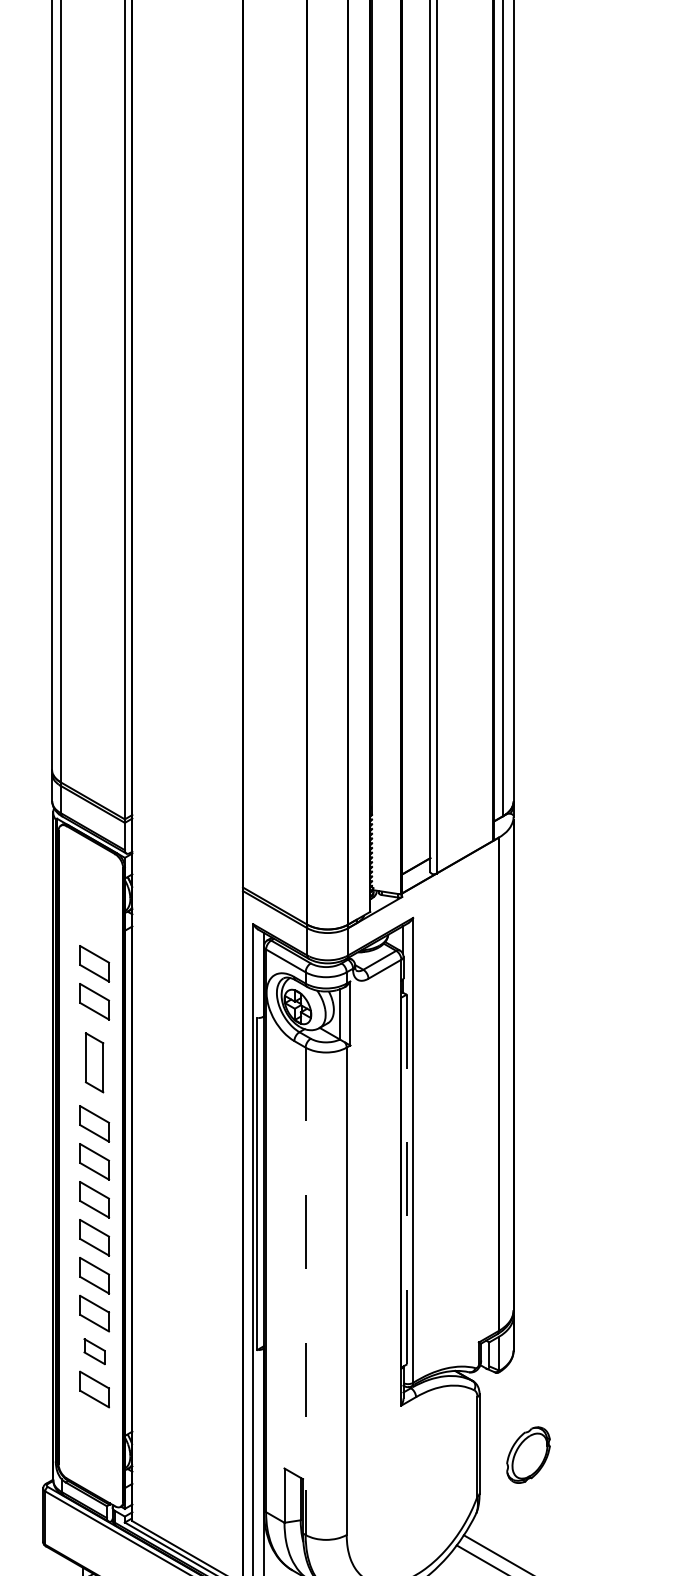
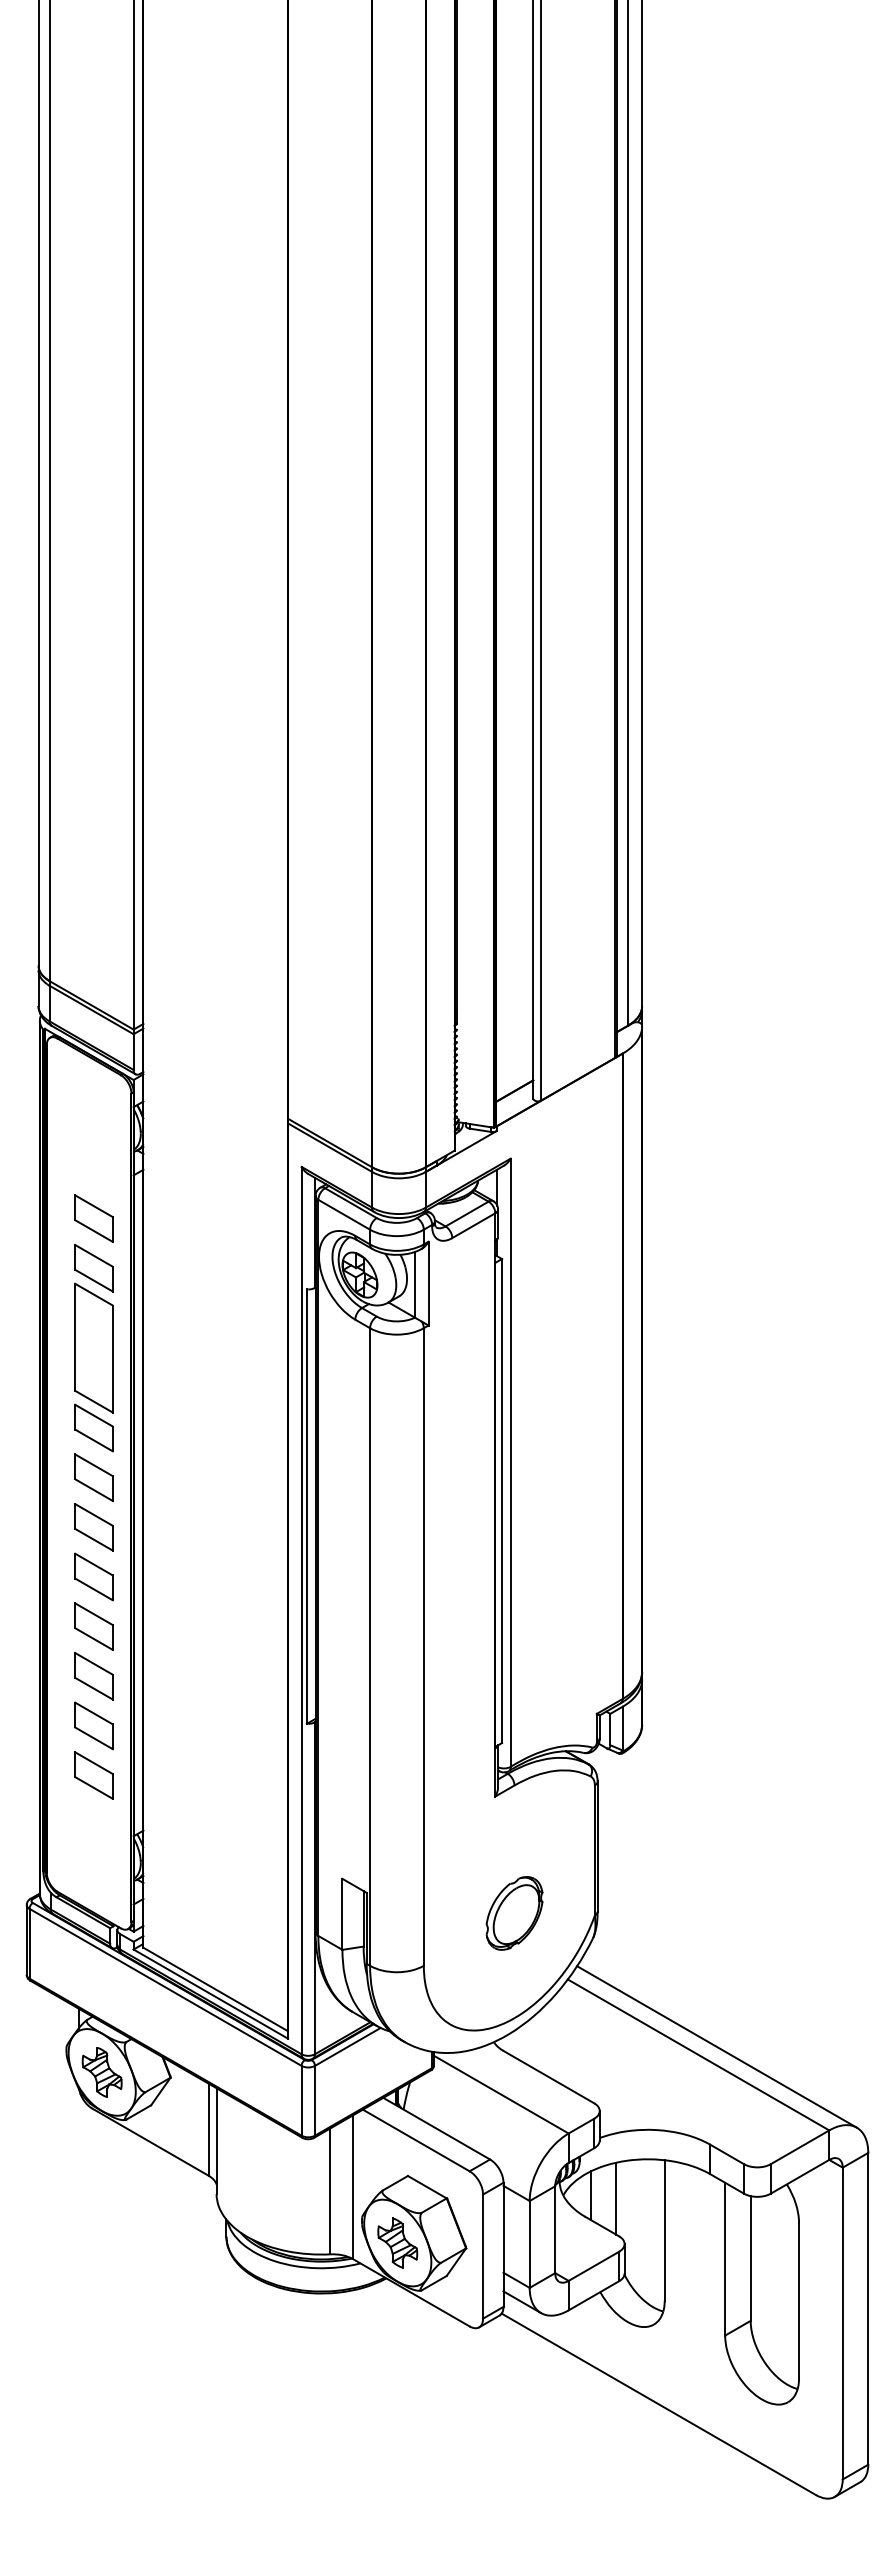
part: (94, 1062) -> (93, 1347), size x1.67
line: (406, 1180) -> (502, 1501), dashed -> solid
line: (305, 1291) -> (370, 1647), dashed -> solid
part: (94, 1351) -> (93, 1725), size x1.43
part: (528, 1455) -> (514, 1913), moved

